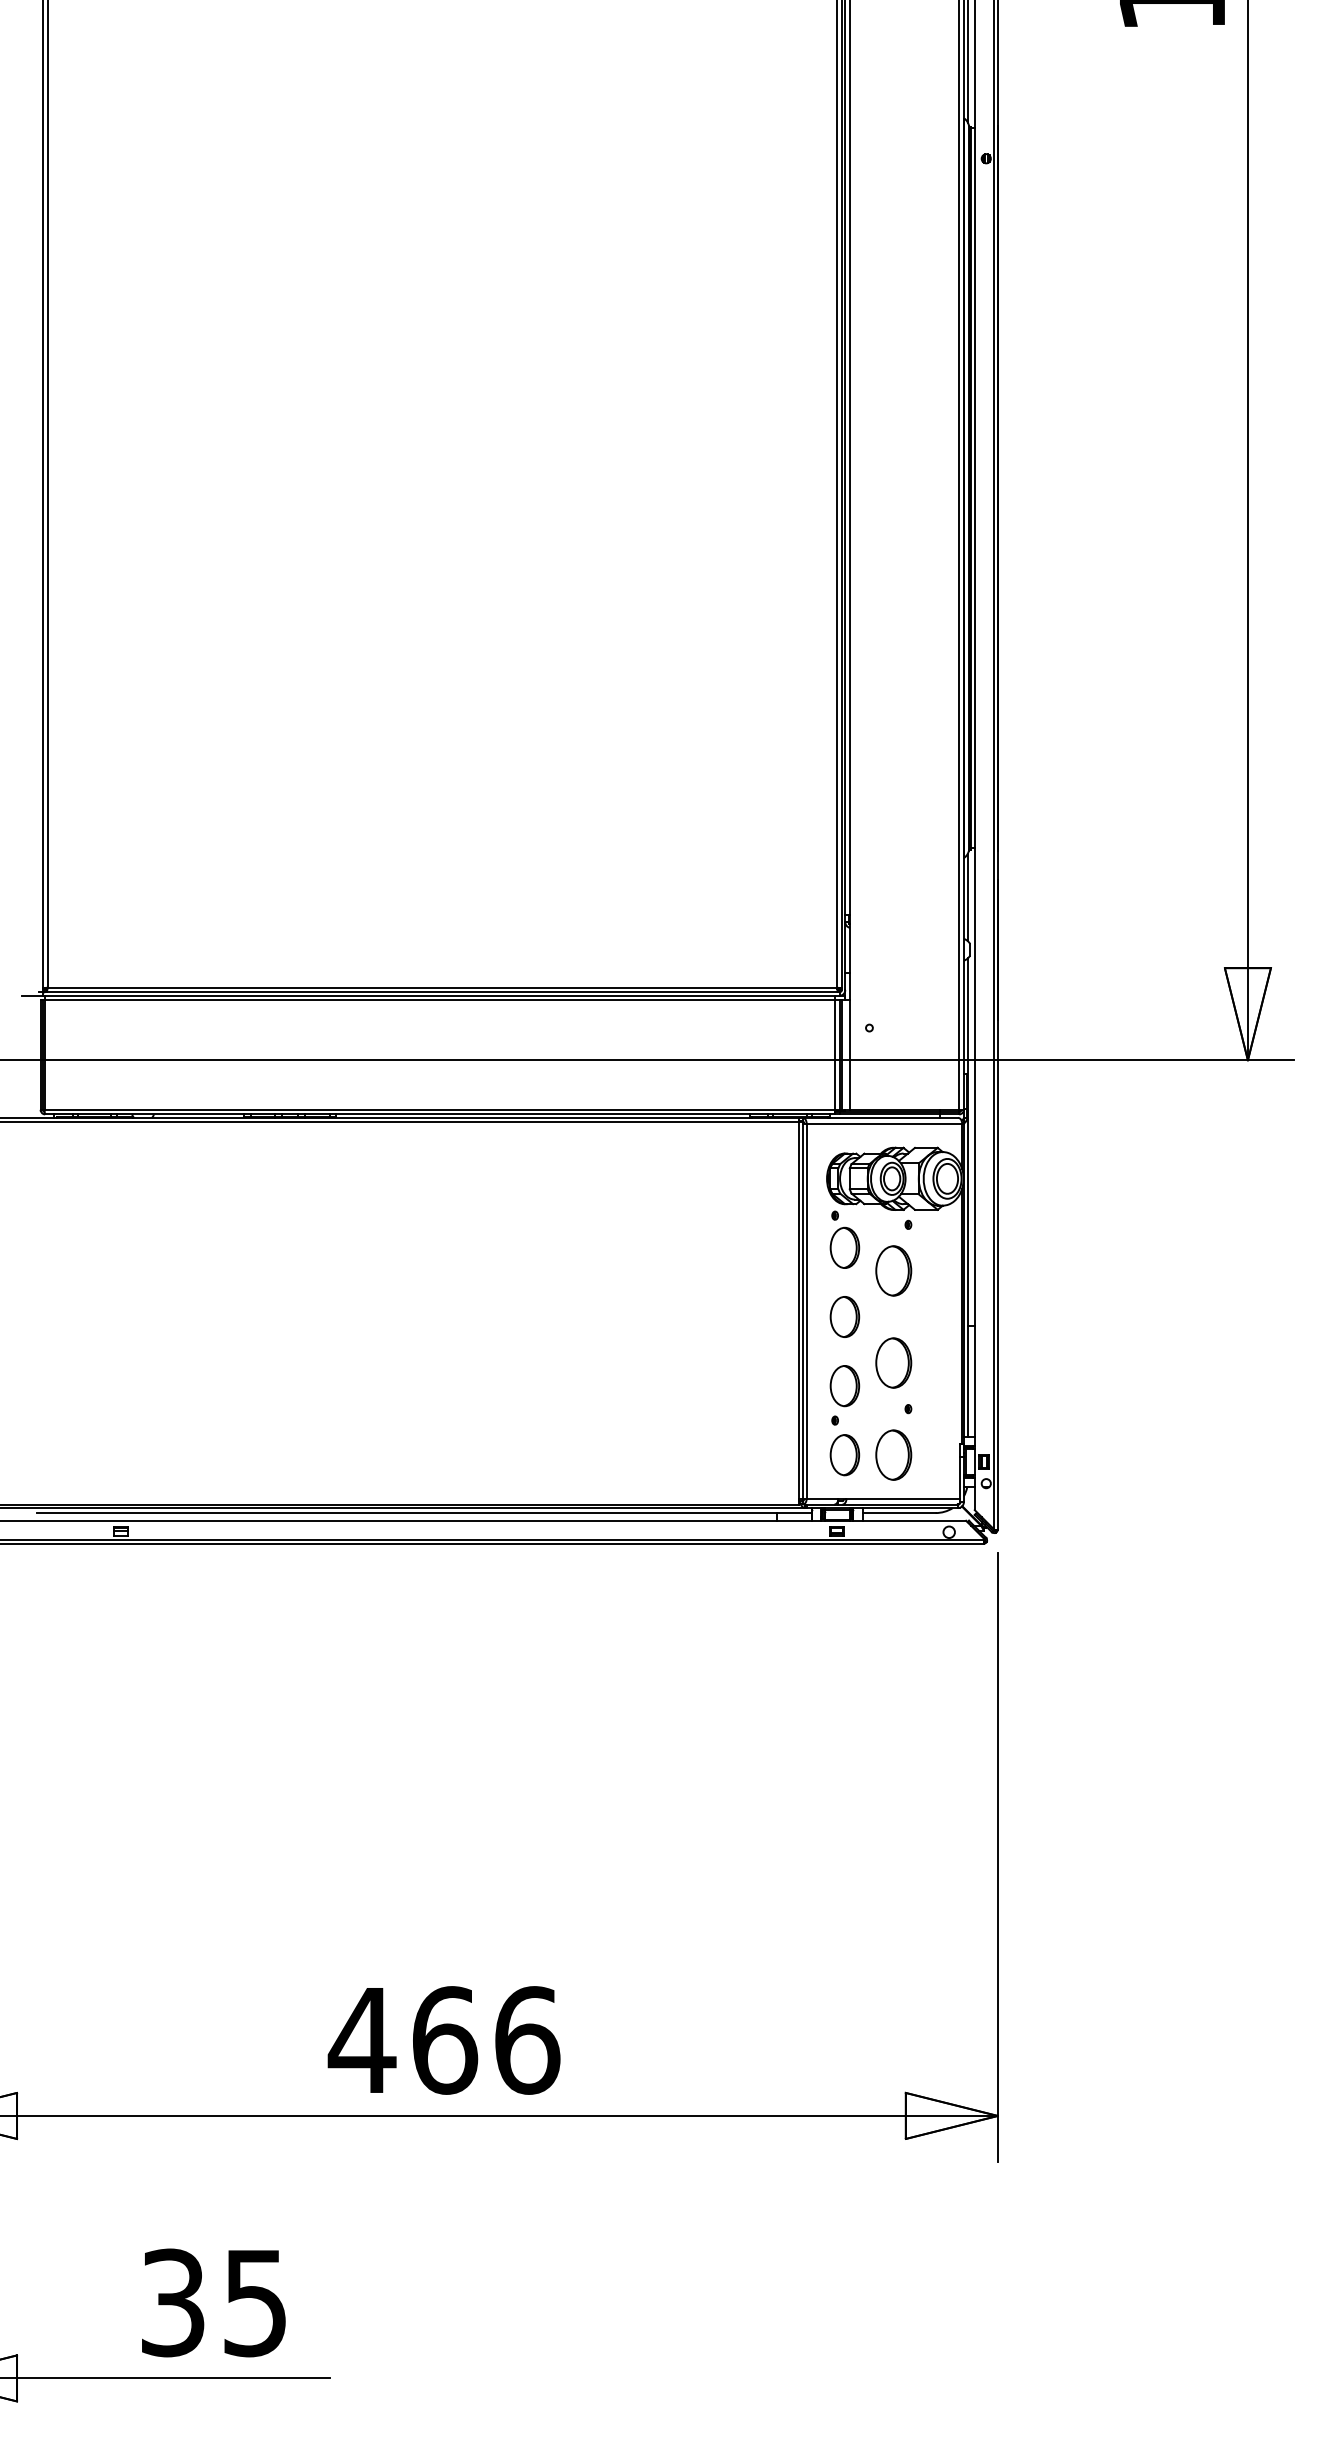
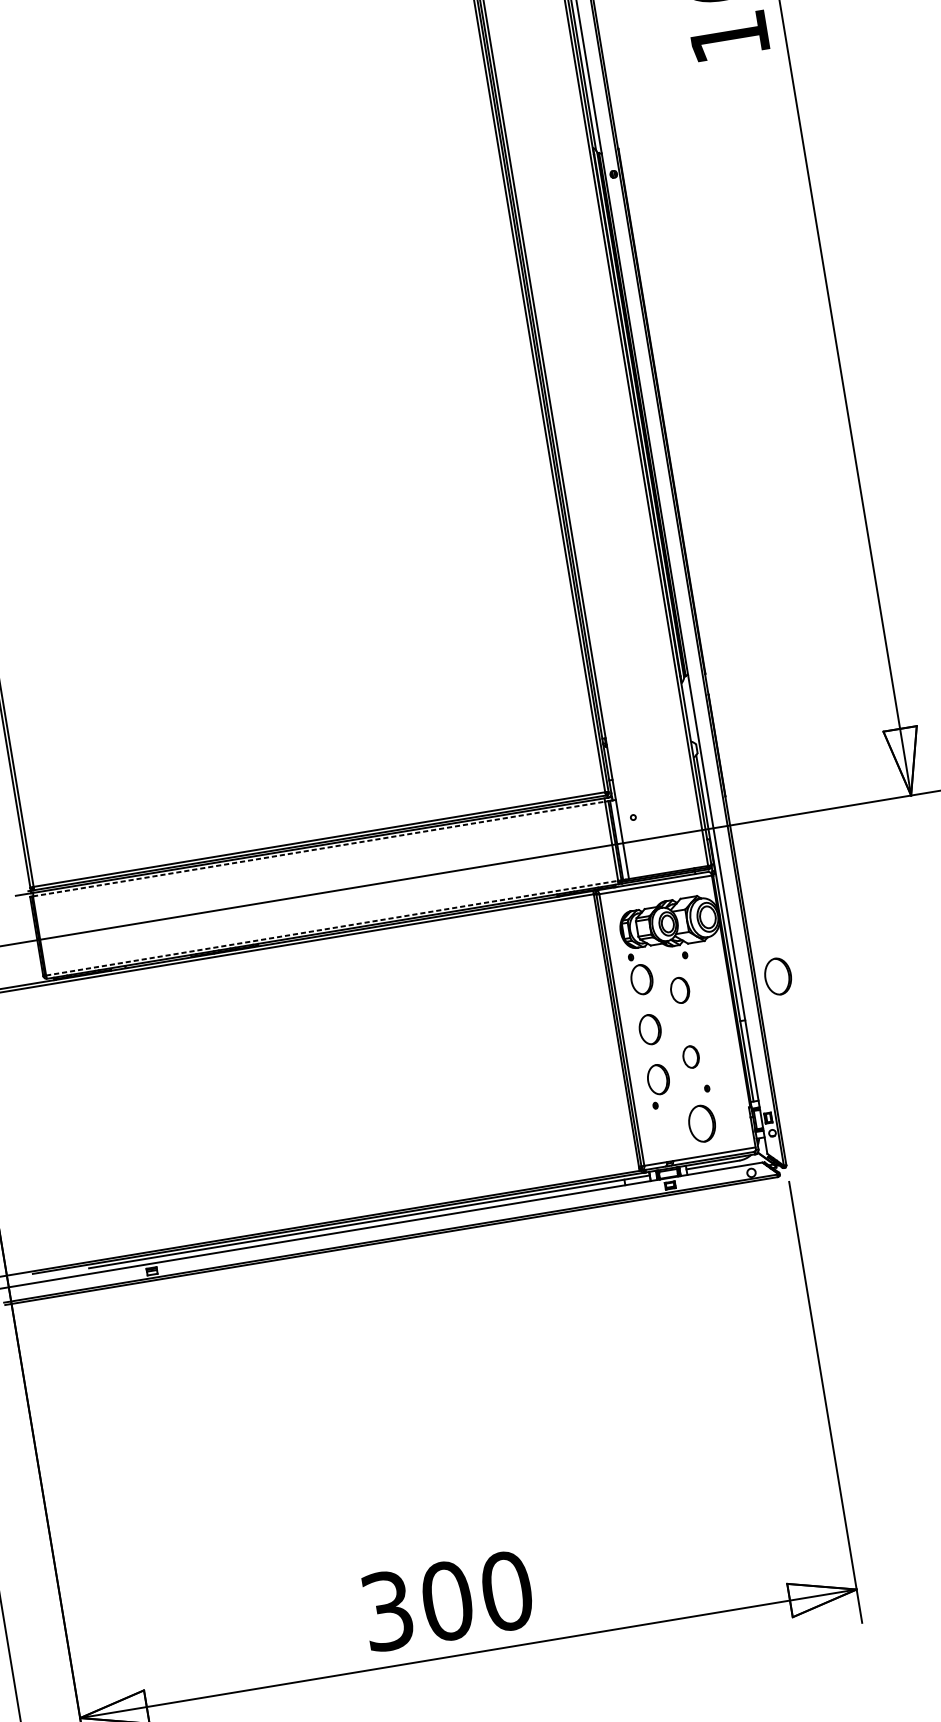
line: (967, 897) -> (688, 711), removed
line: (440, 1000) -> (319, 848), solid -> dashed
line: (440, 1109) -> (332, 927), solid -> dashed
part: (893, 1270) -> (679, 990), size x0.7
part: (1028, 1273) -> (777, 976), added
part: (893, 1362) -> (690, 1056), size x0.6
part: (844, 1455) -> (666, 1129), removed
text: (443, 2040) -> (446, 1601), 466 -> 300

